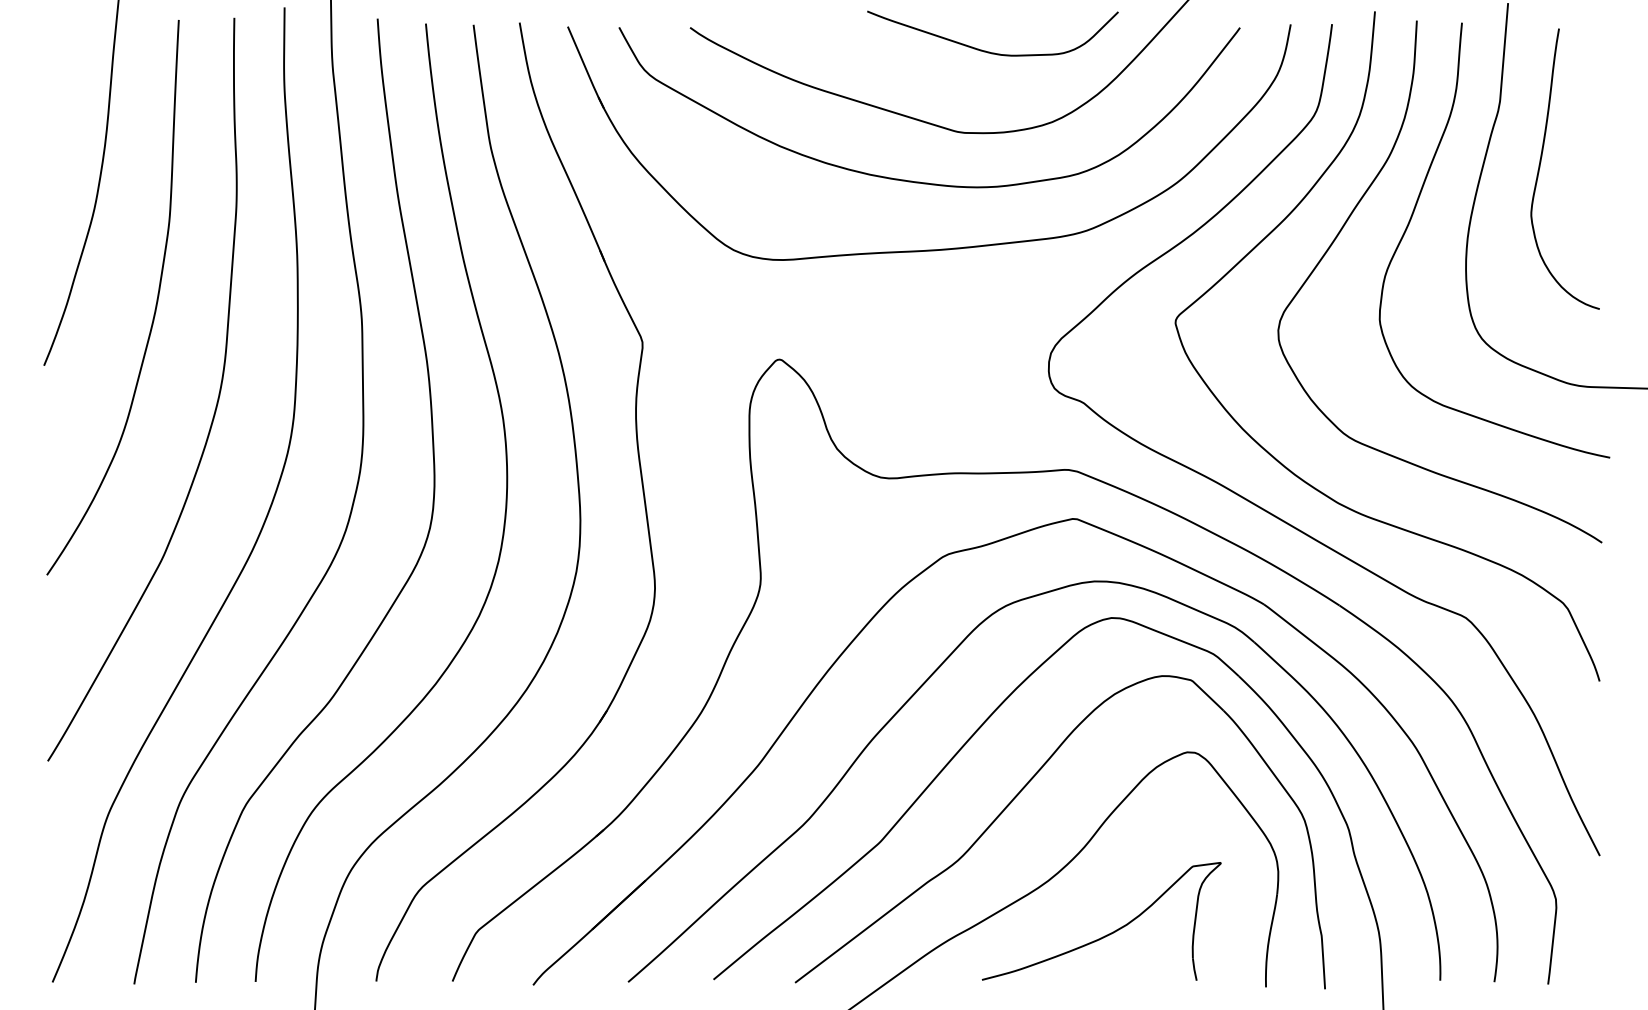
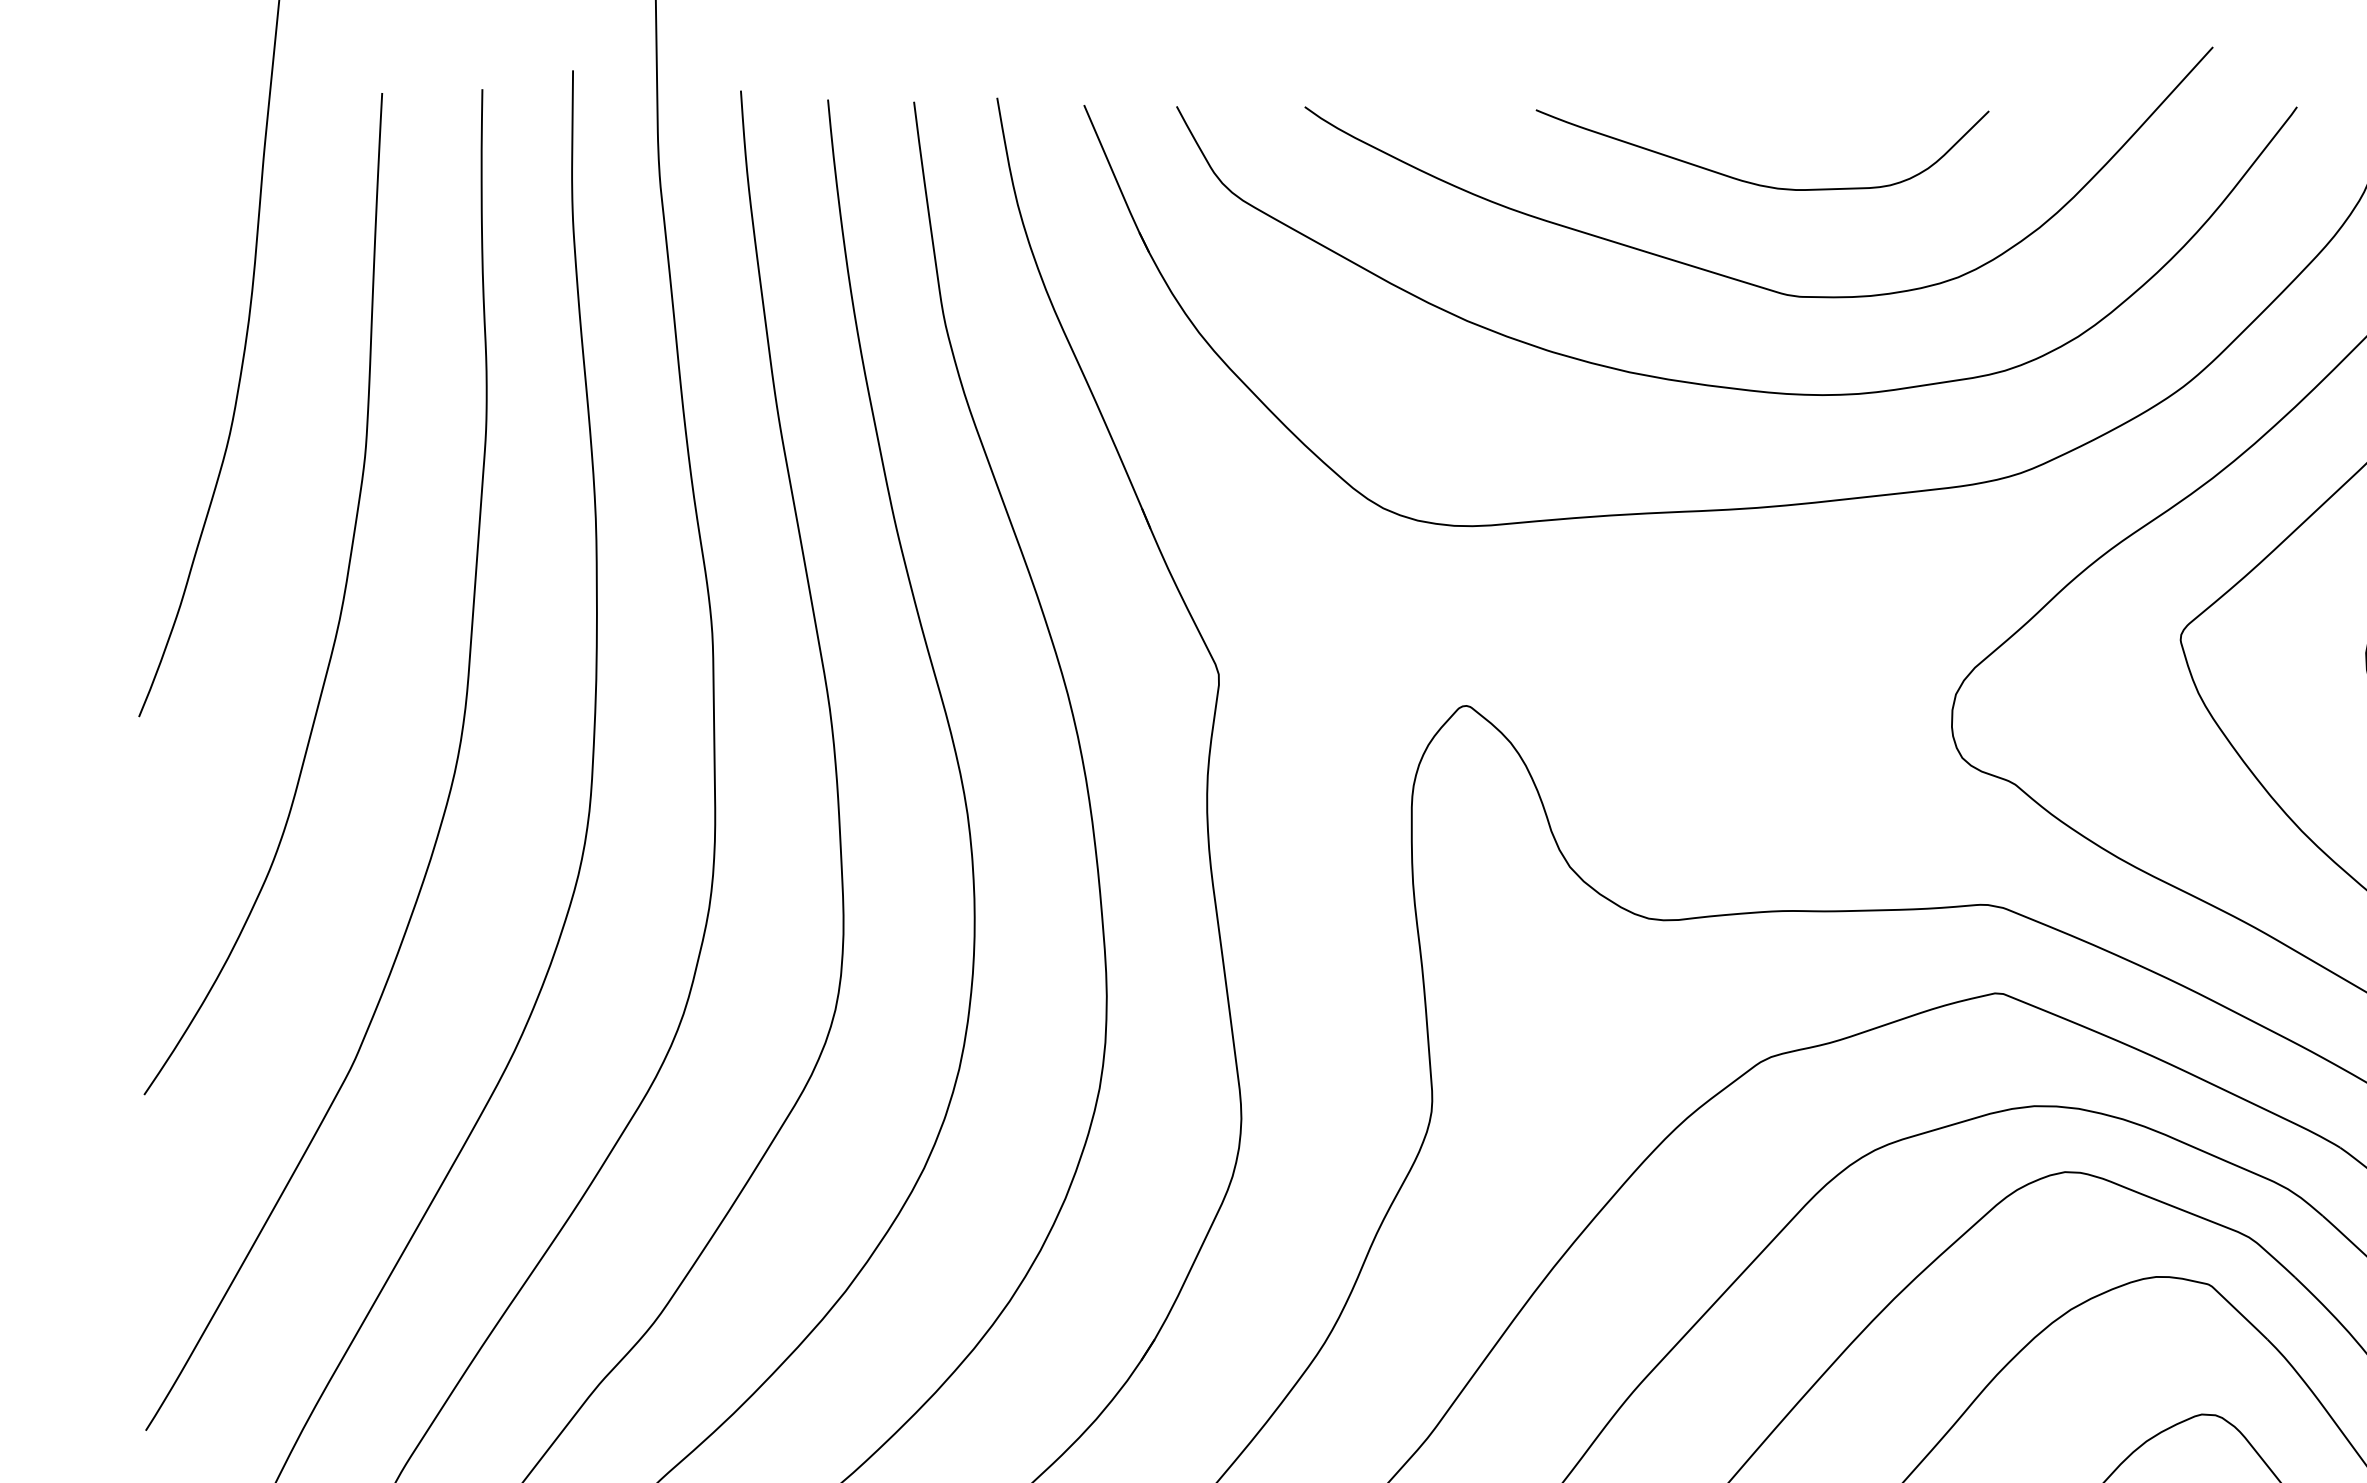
curve: (989, 51) -> (1756, 182), moved

